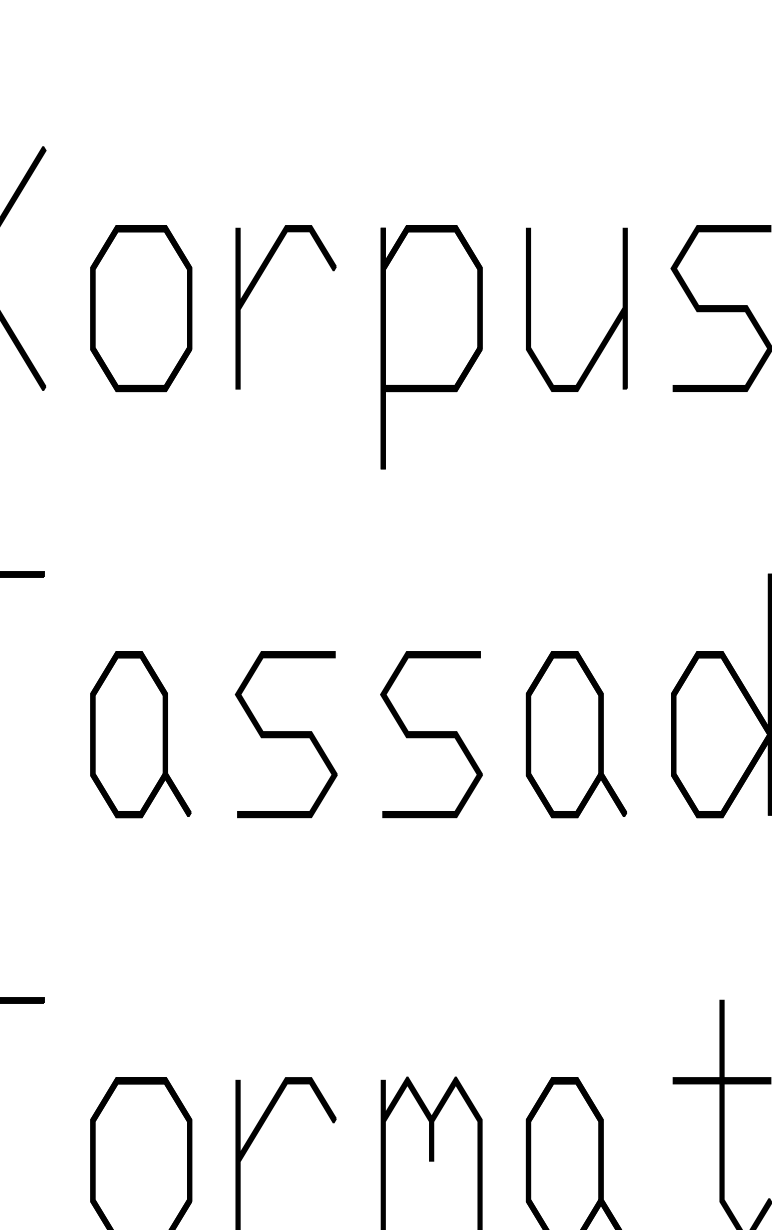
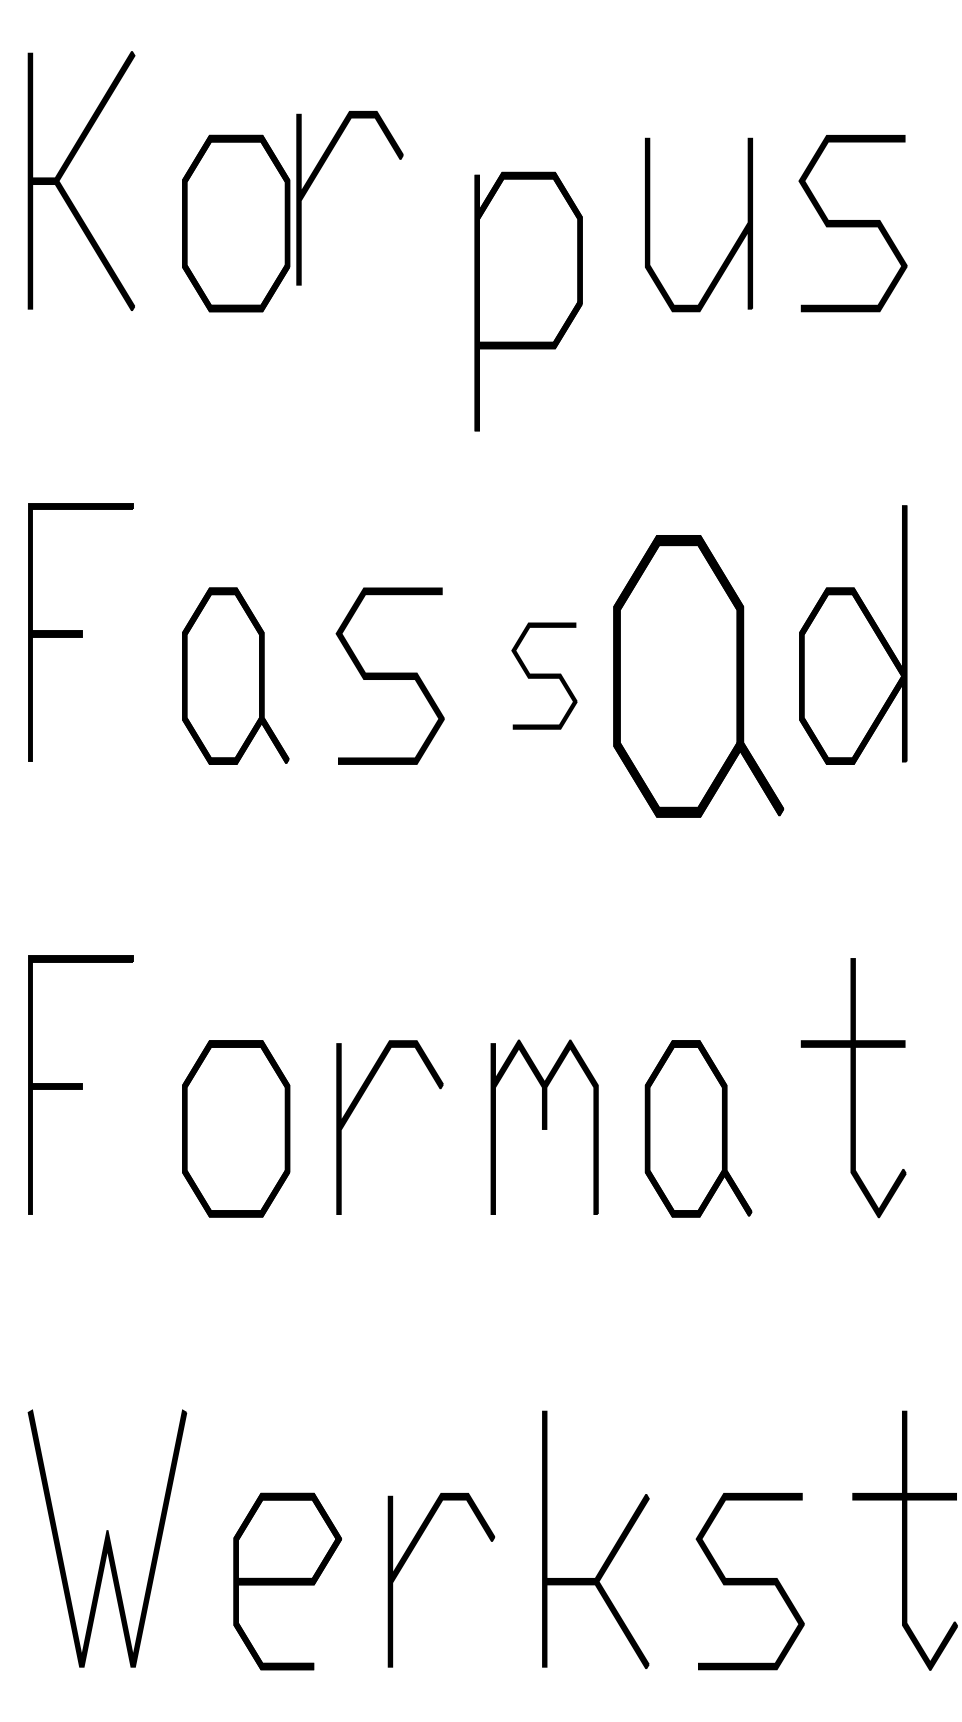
part: (252, 290) -> (314, 180), moved
part: (431, 347) -> (528, 301), moved
part: (431, 733) -> (544, 675), size x0.6
part: (576, 733) -> (698, 675), size x1.6

